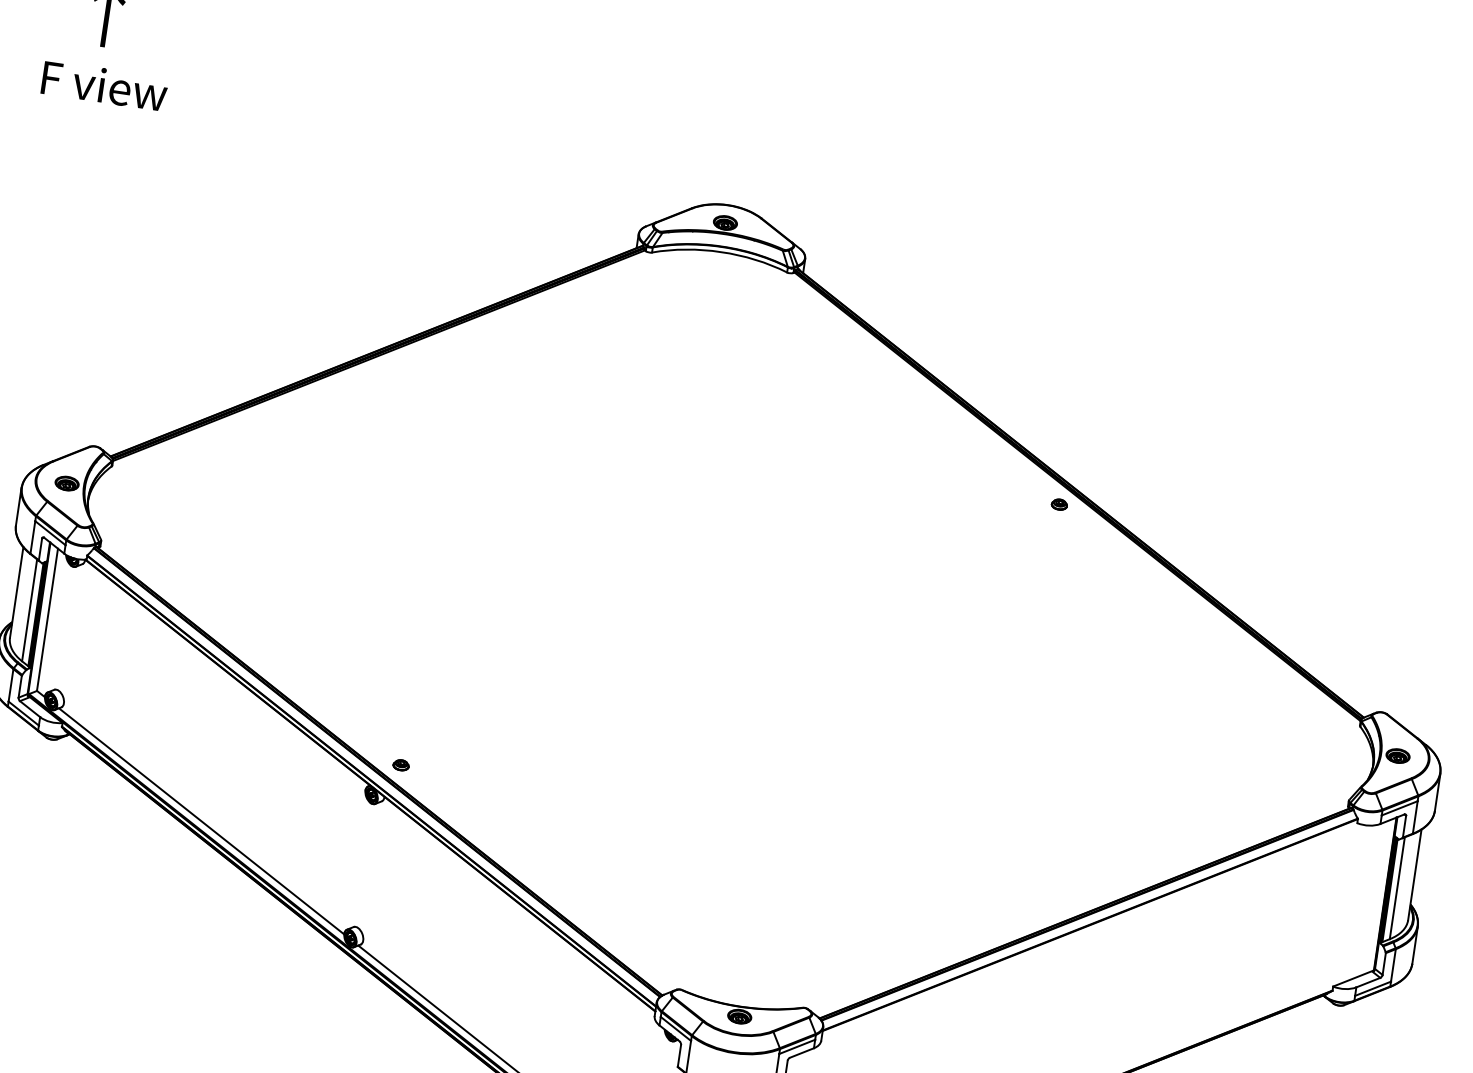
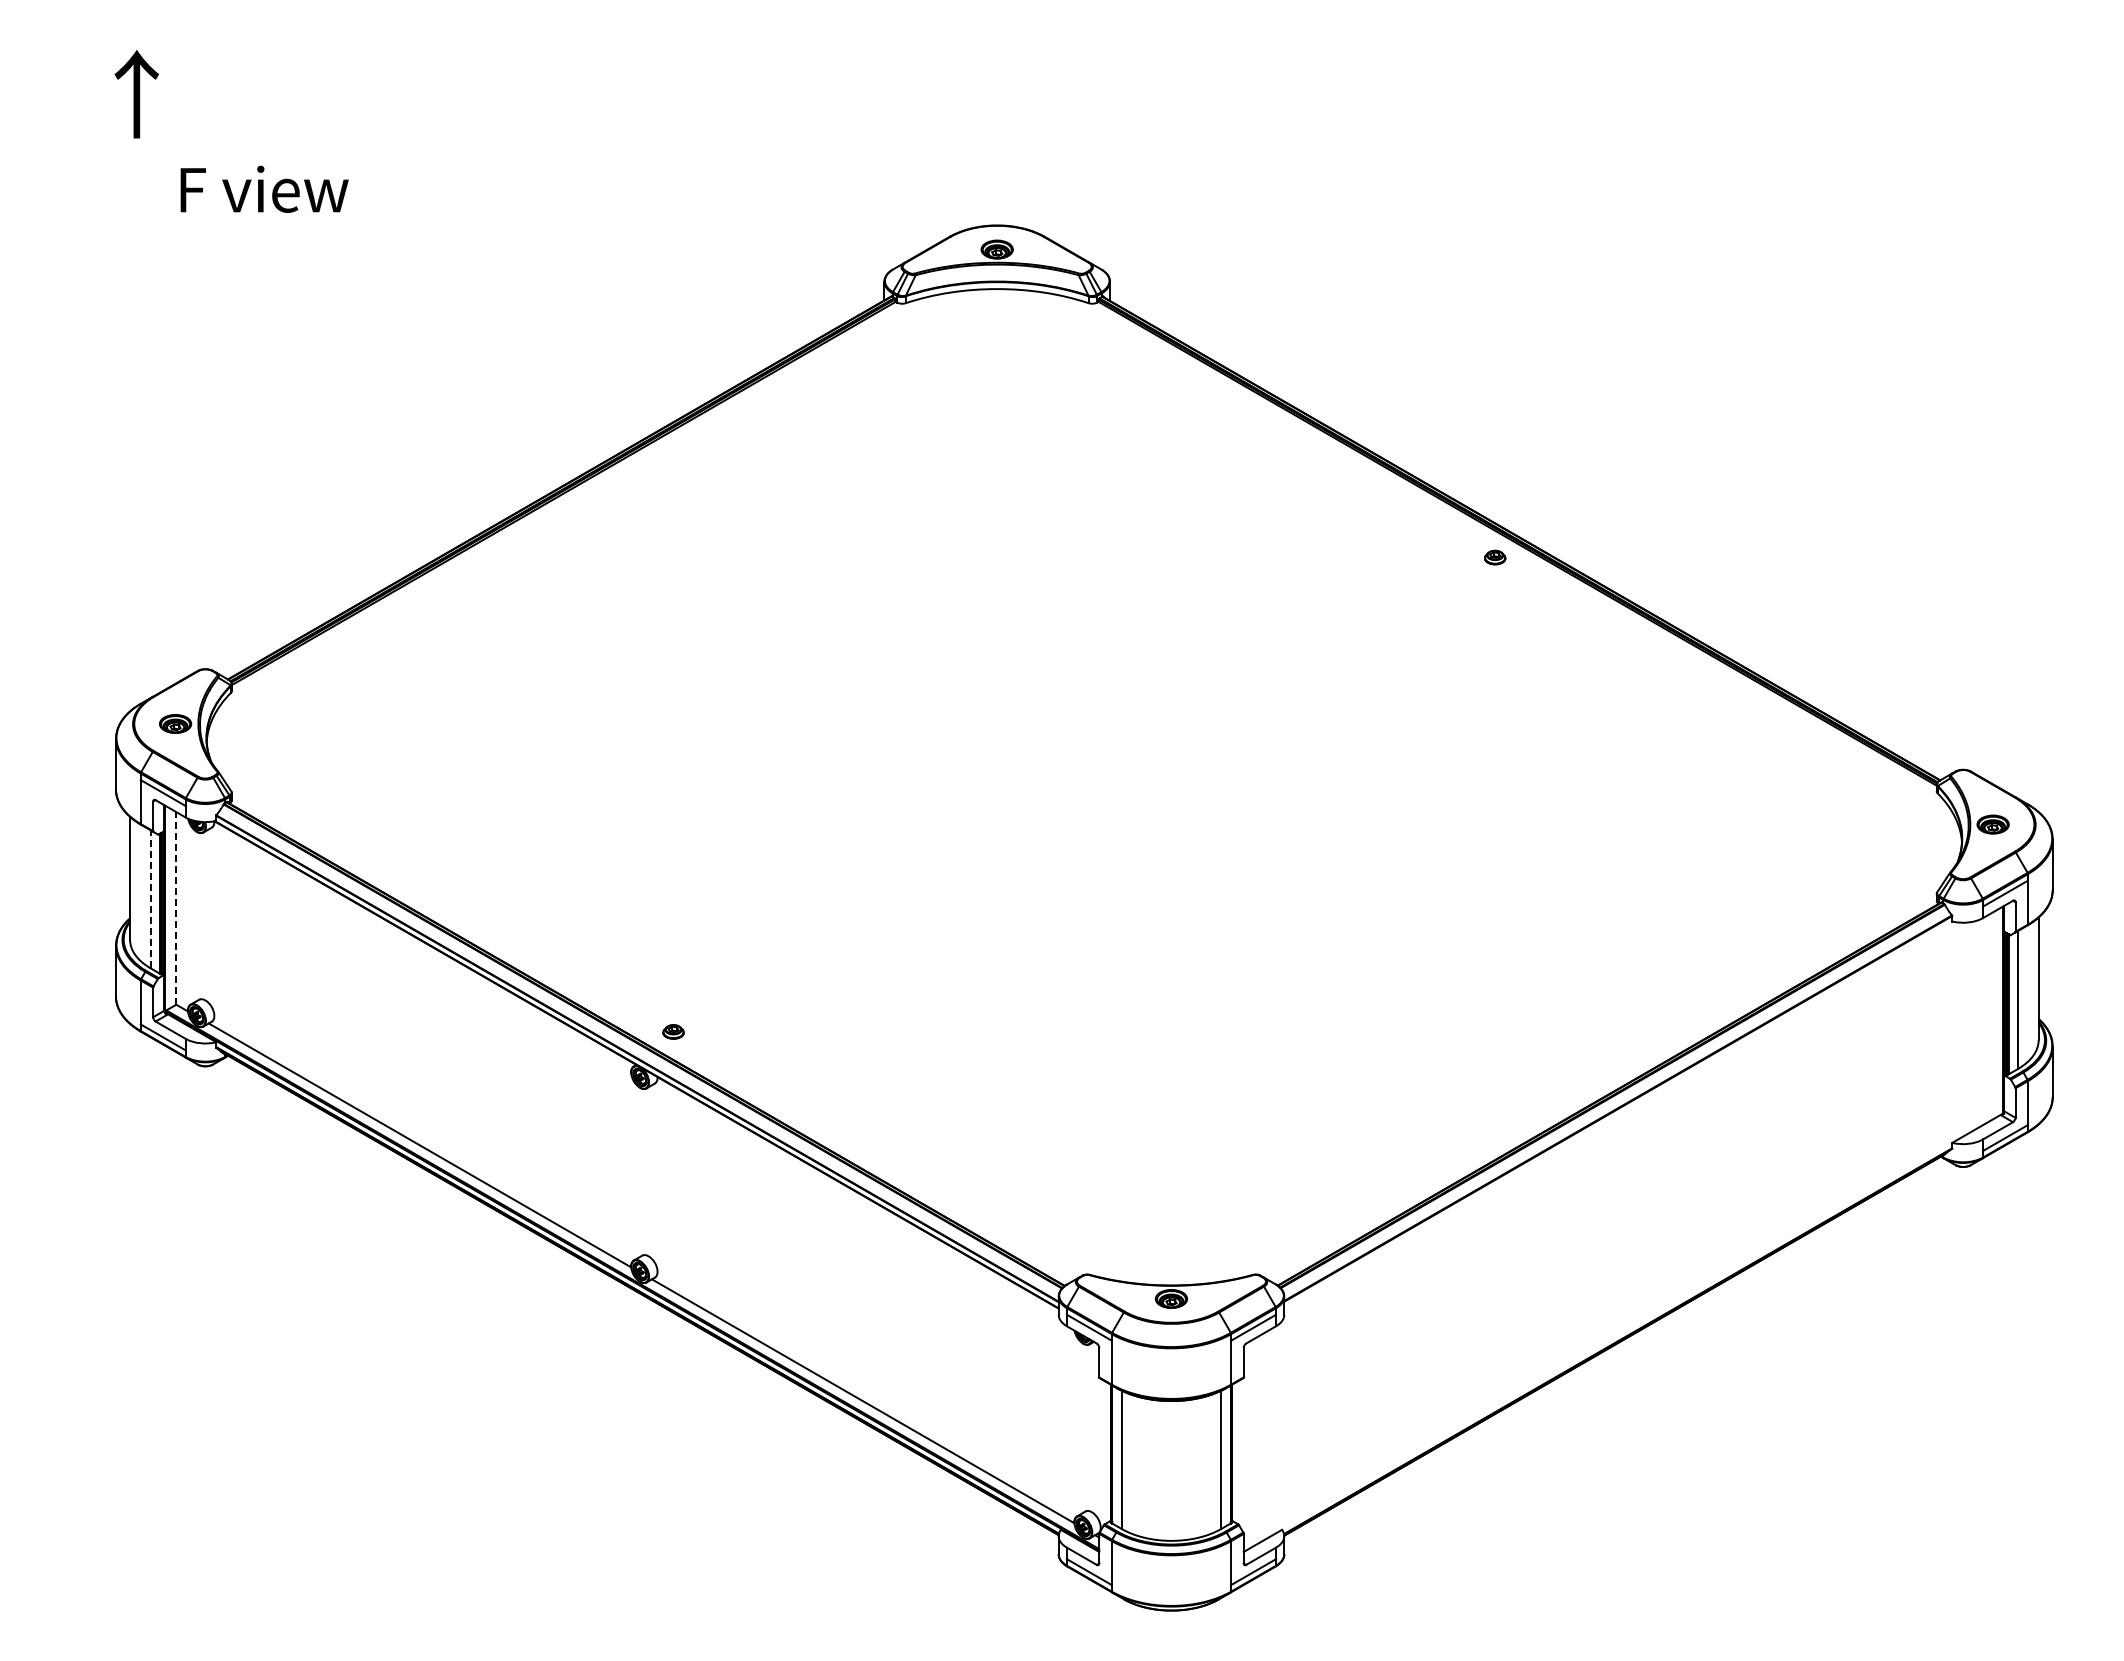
text: (104, 85) -> (264, 188), moved
line: (29, 610) -> (150, 899), solid -> dashed
line: (47, 619) -> (176, 907), solid -> dashed

